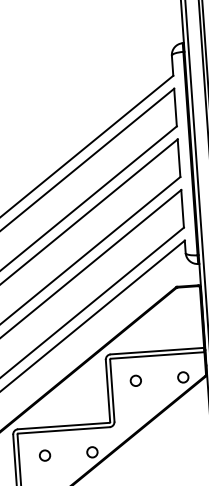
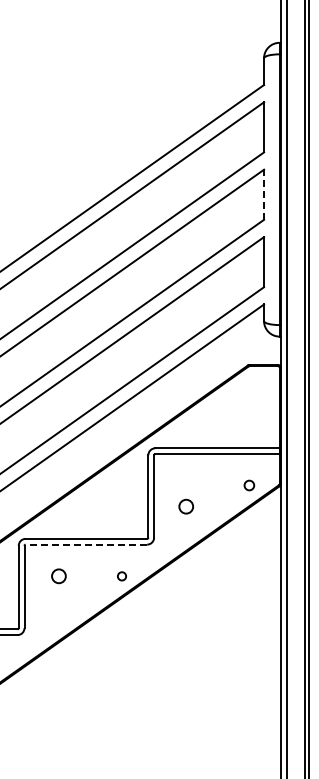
line: (179, 157) -> (264, 194), solid -> dashed
circle: (183, 377) -> (249, 485), size x0.7
circle: (135, 380) -> (185, 506), moved
line: (64, 430) -> (86, 544), solid -> dashed
circle: (92, 452) -> (121, 576), size x0.6

